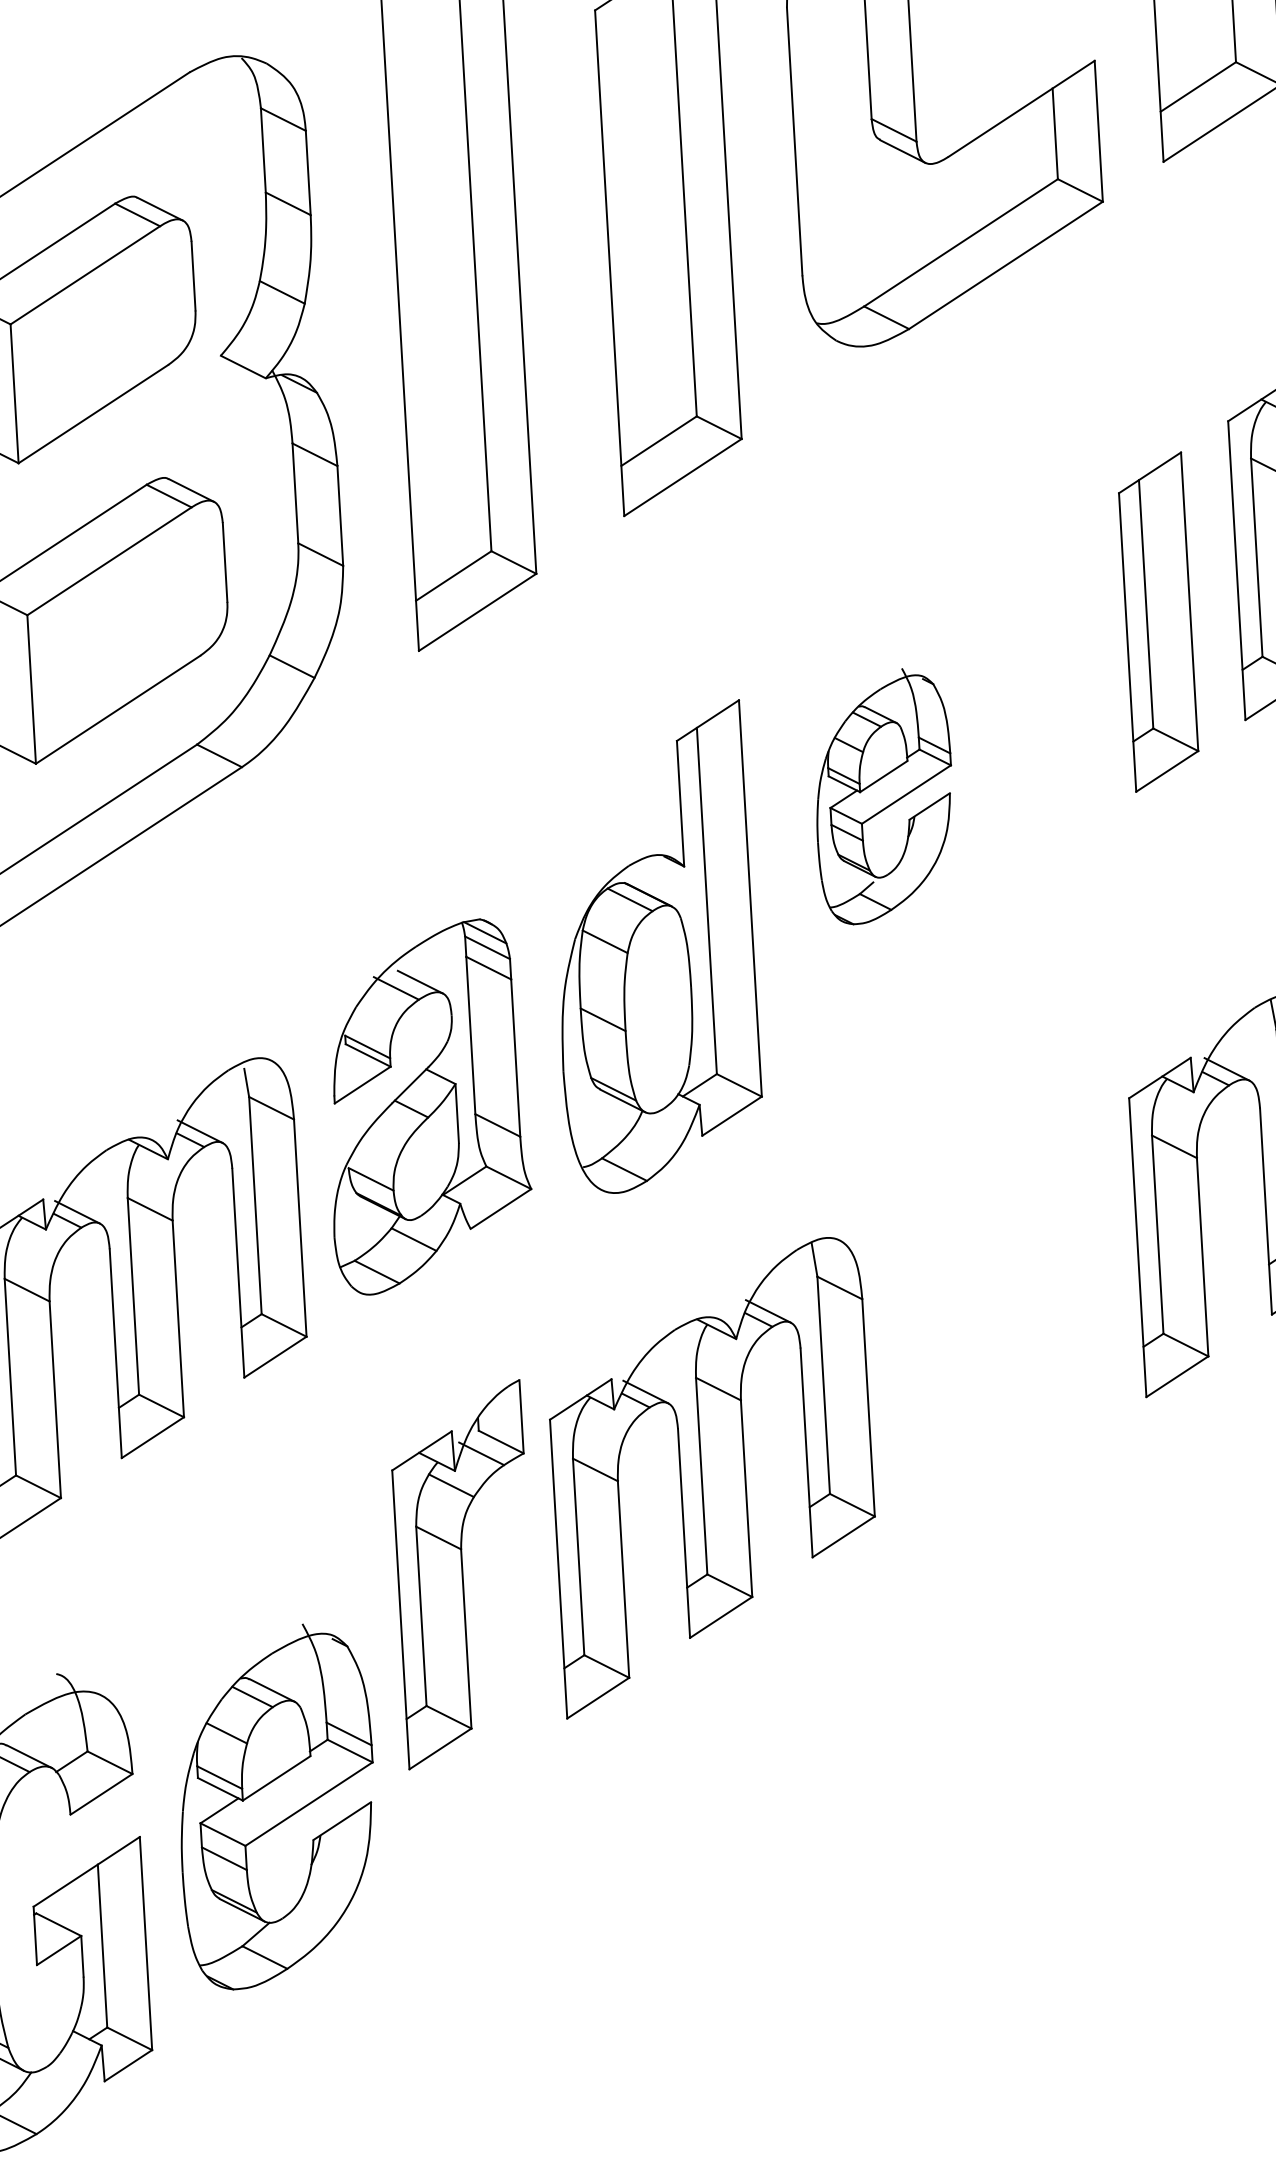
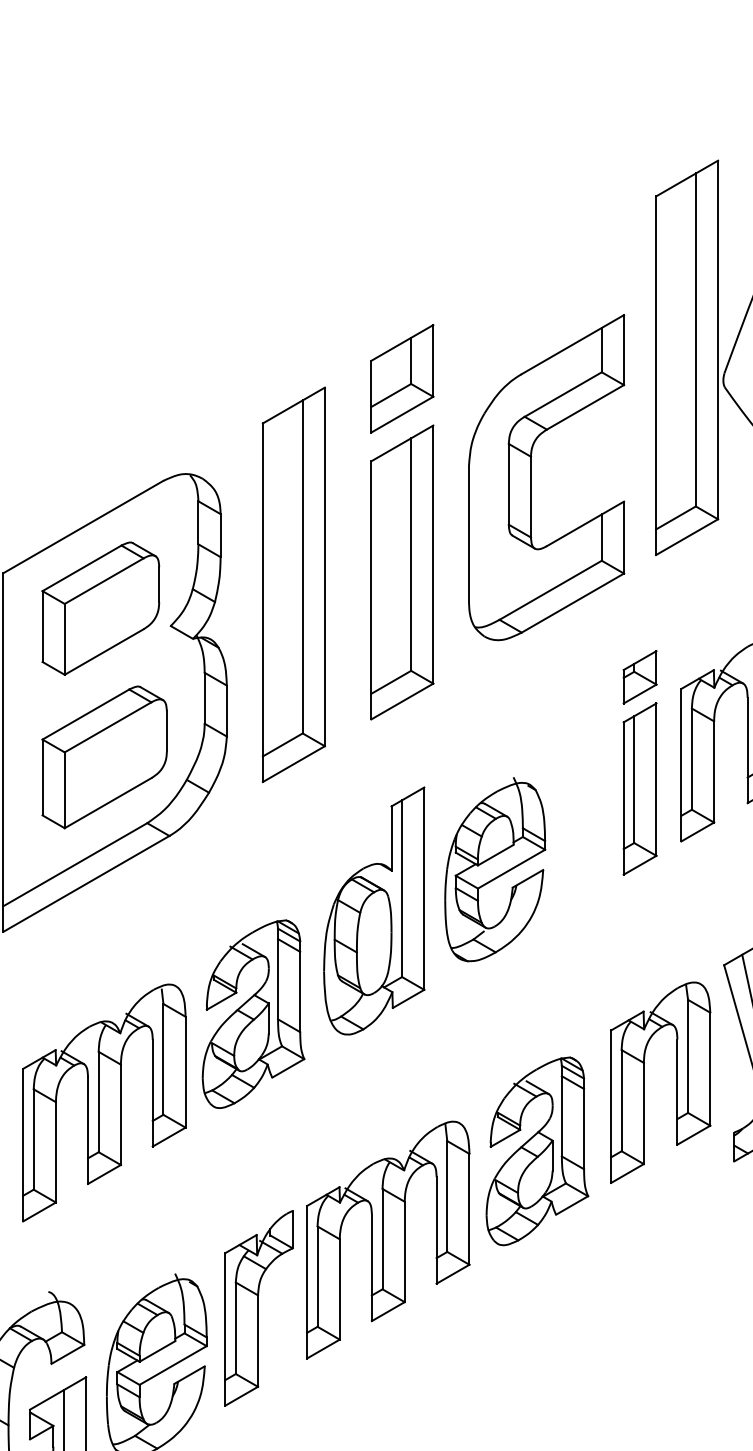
part: (1144, 403) -> (639, 677), added
part: (884, 795) -> (495, 869), size x1.43
part: (655, 946) -> (374, 910), moved
part: (998, 1343) -> (537, 1151), added
part: (713, 1476) -> (388, 1239), moved
part: (463, 1575) -> (258, 1308), moved

